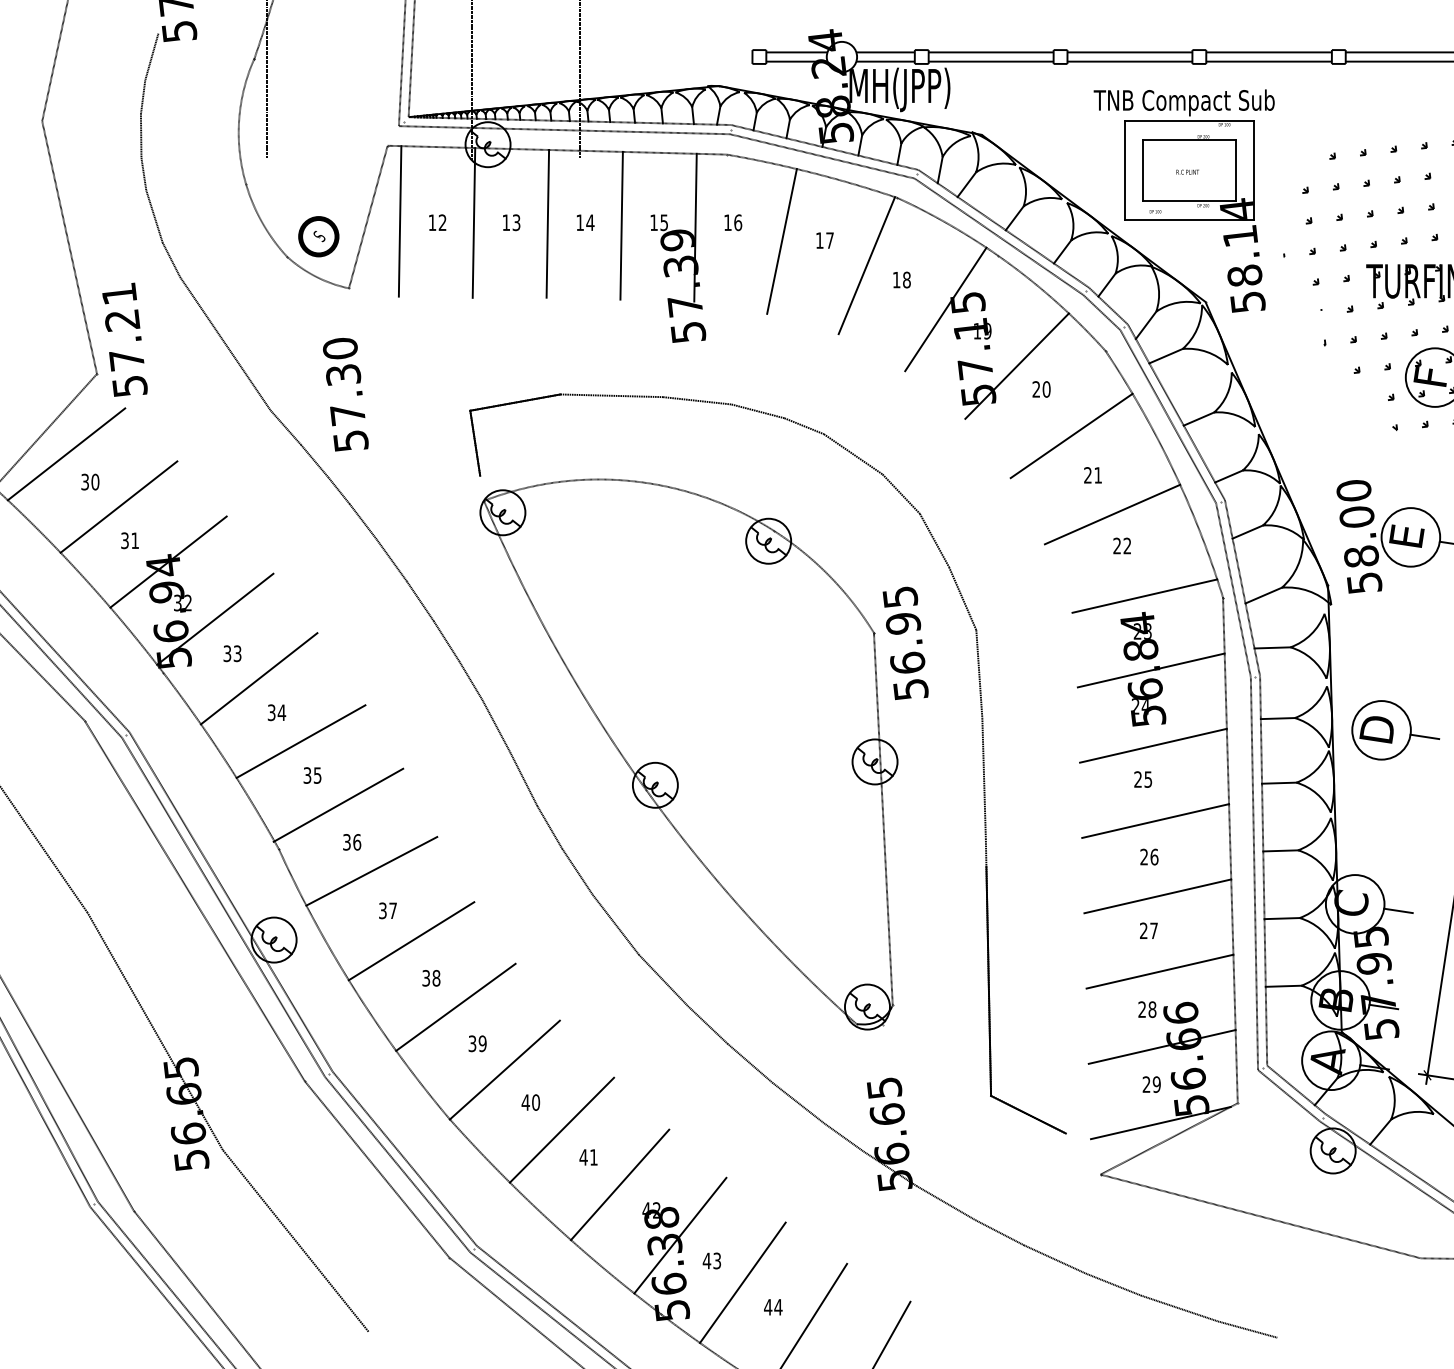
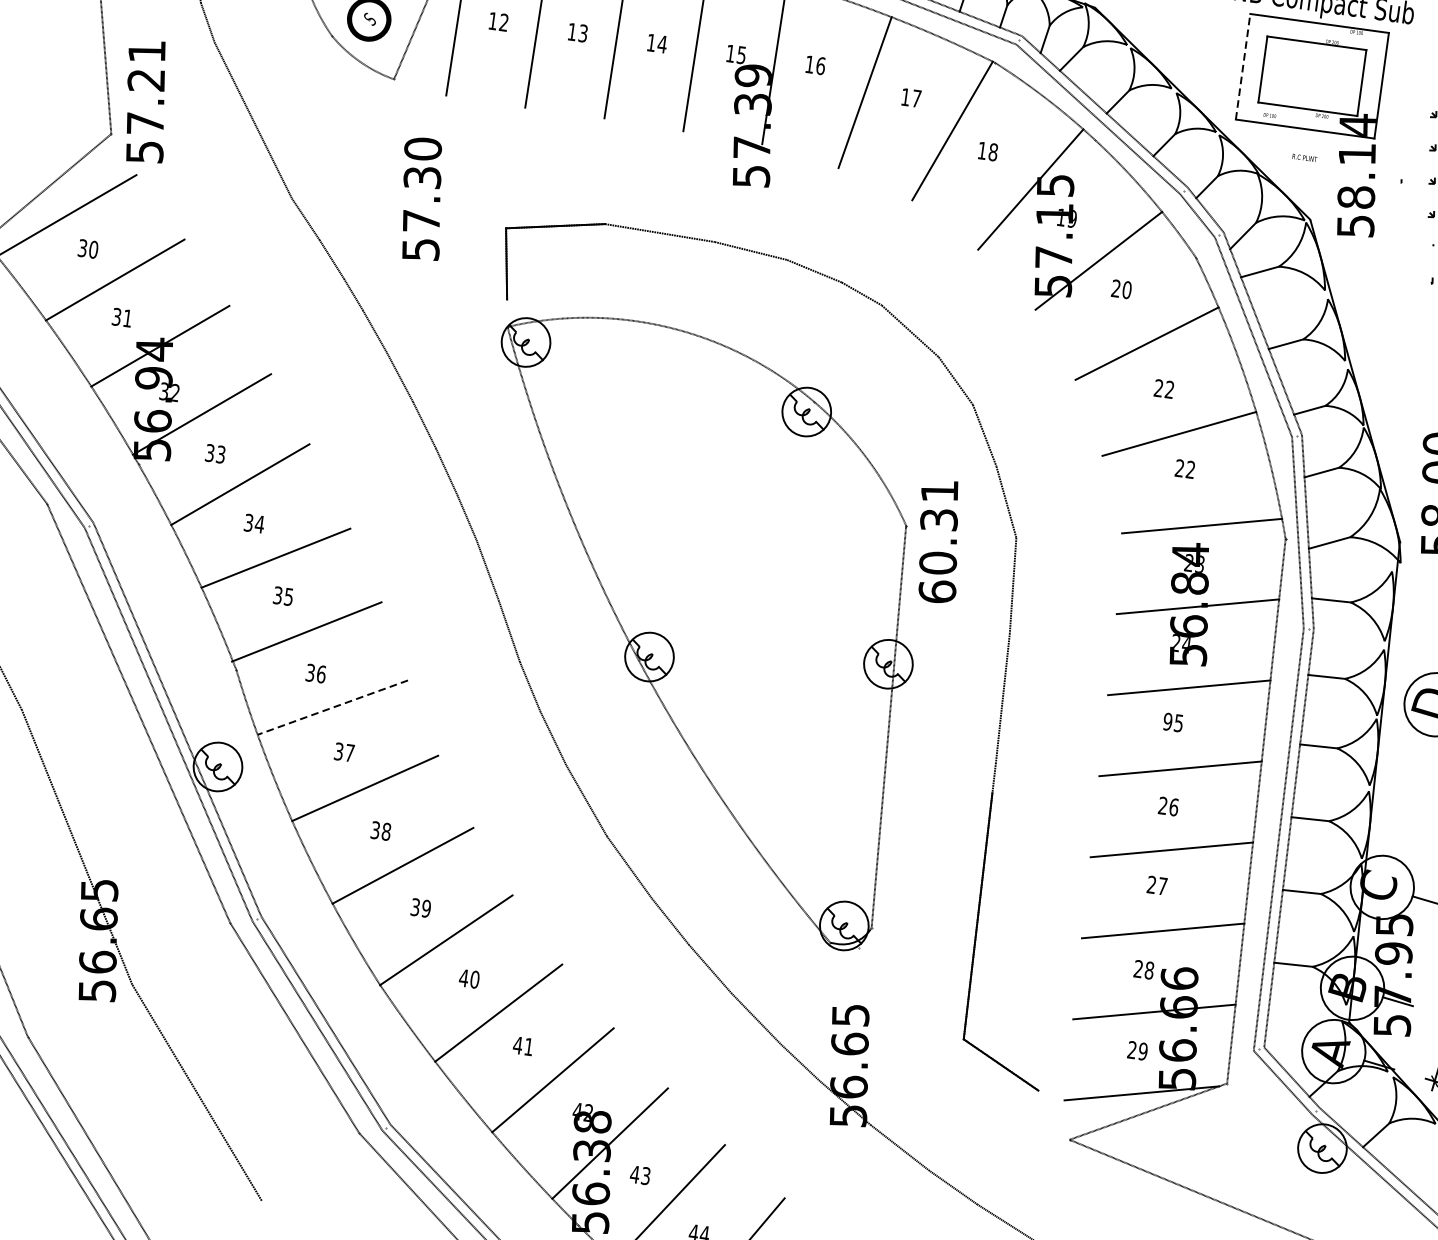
line: (1124, 169) -> (1242, 65), solid -> dashed
text: (1187, 171) -> (1304, 157), moved
text: (345, 394) -> (421, 199), moved
text: (1097, 475) -> (1168, 389), 21 -> 22
text: (905, 643) -> (938, 541), 56.95 -> 60.31
text: (1138, 779) -> (1168, 721), 25 -> 95
line: (371, 871) -> (332, 707), solid -> dashed

